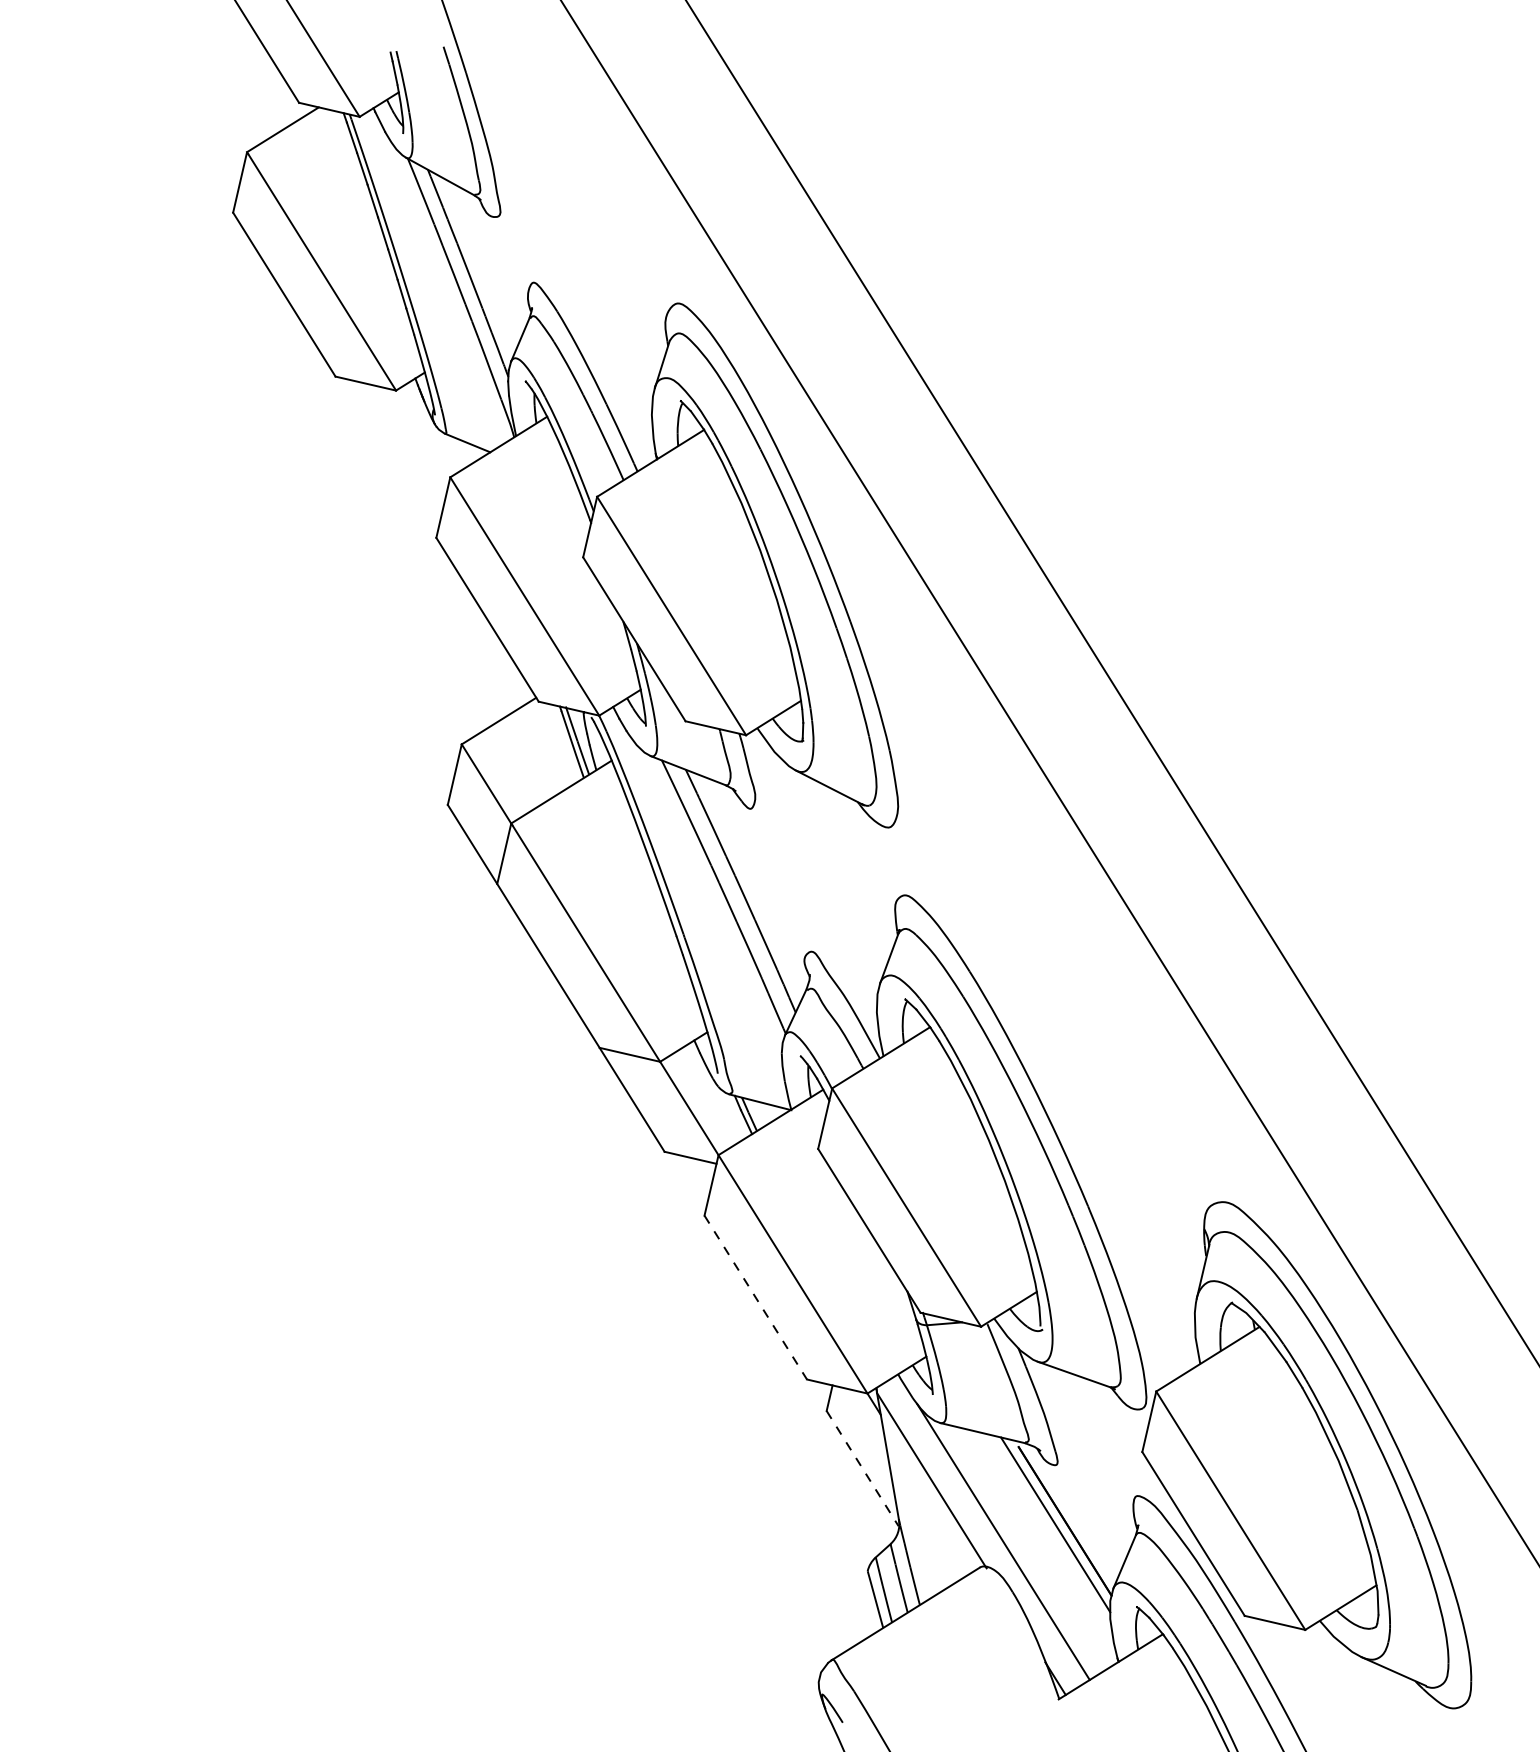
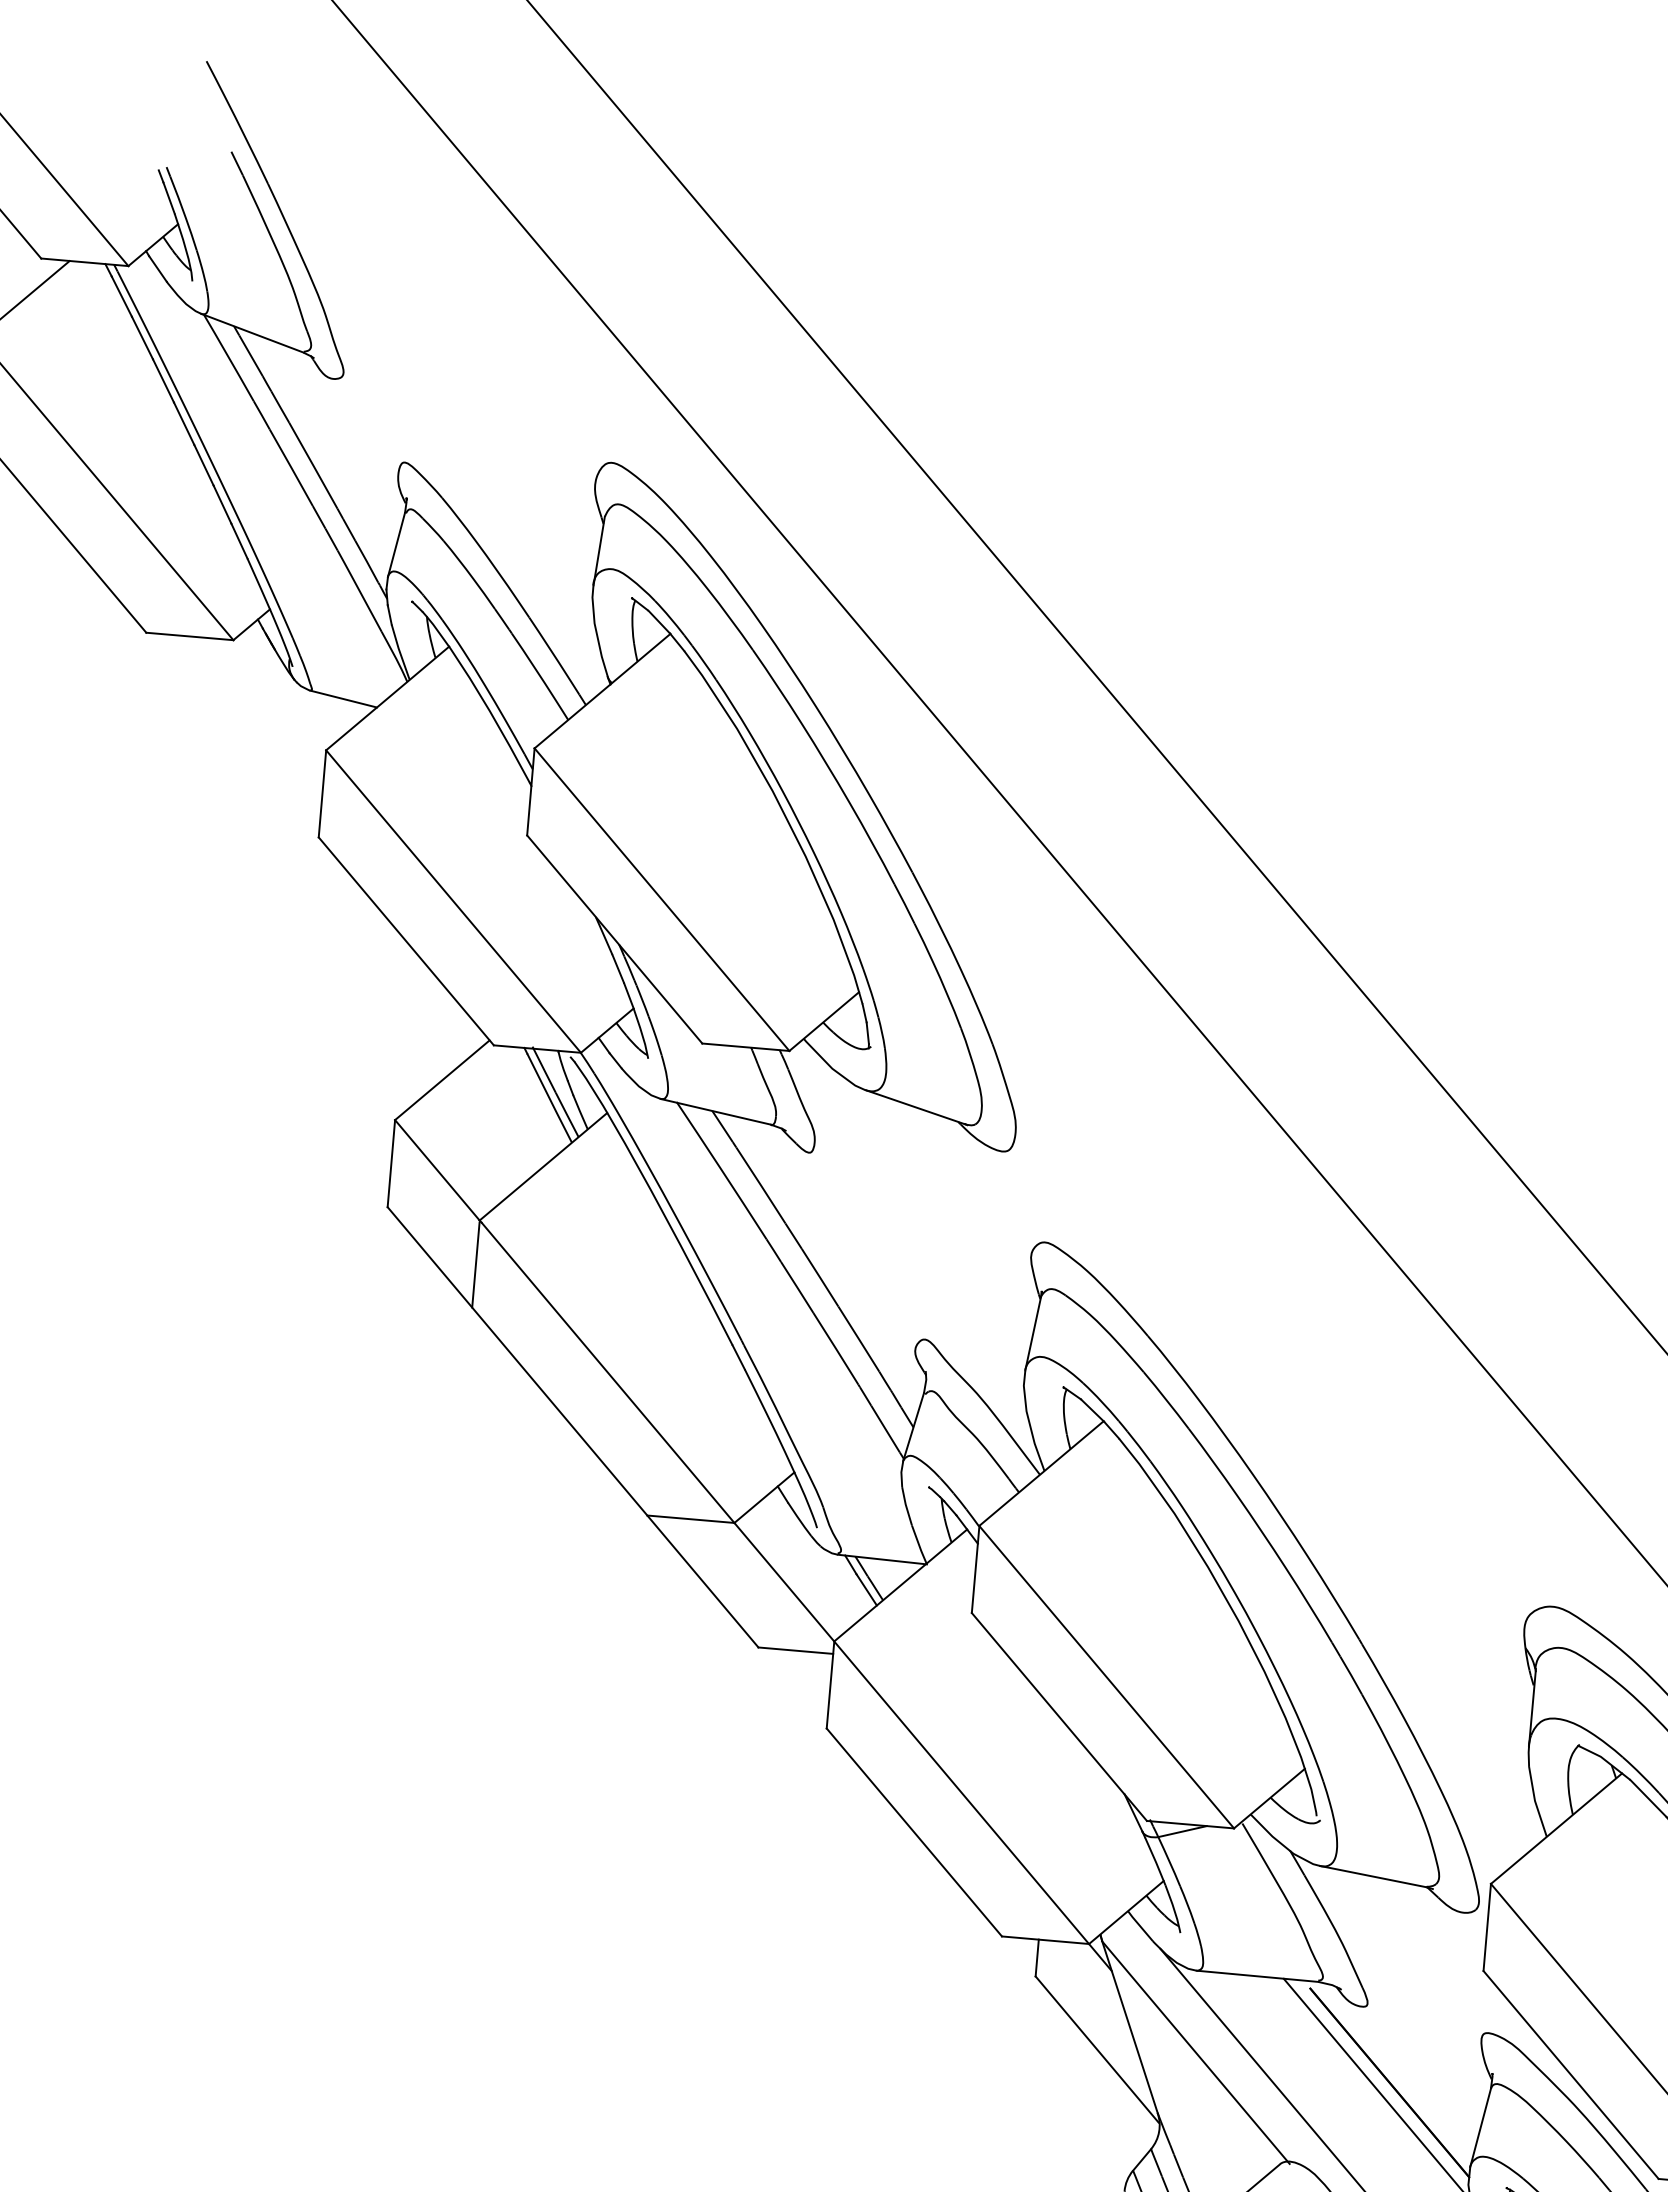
line: (755, 1297) -> (913, 1832), dashed -> solid
line: (862, 1468) -> (1096, 2049), dashed -> solid

